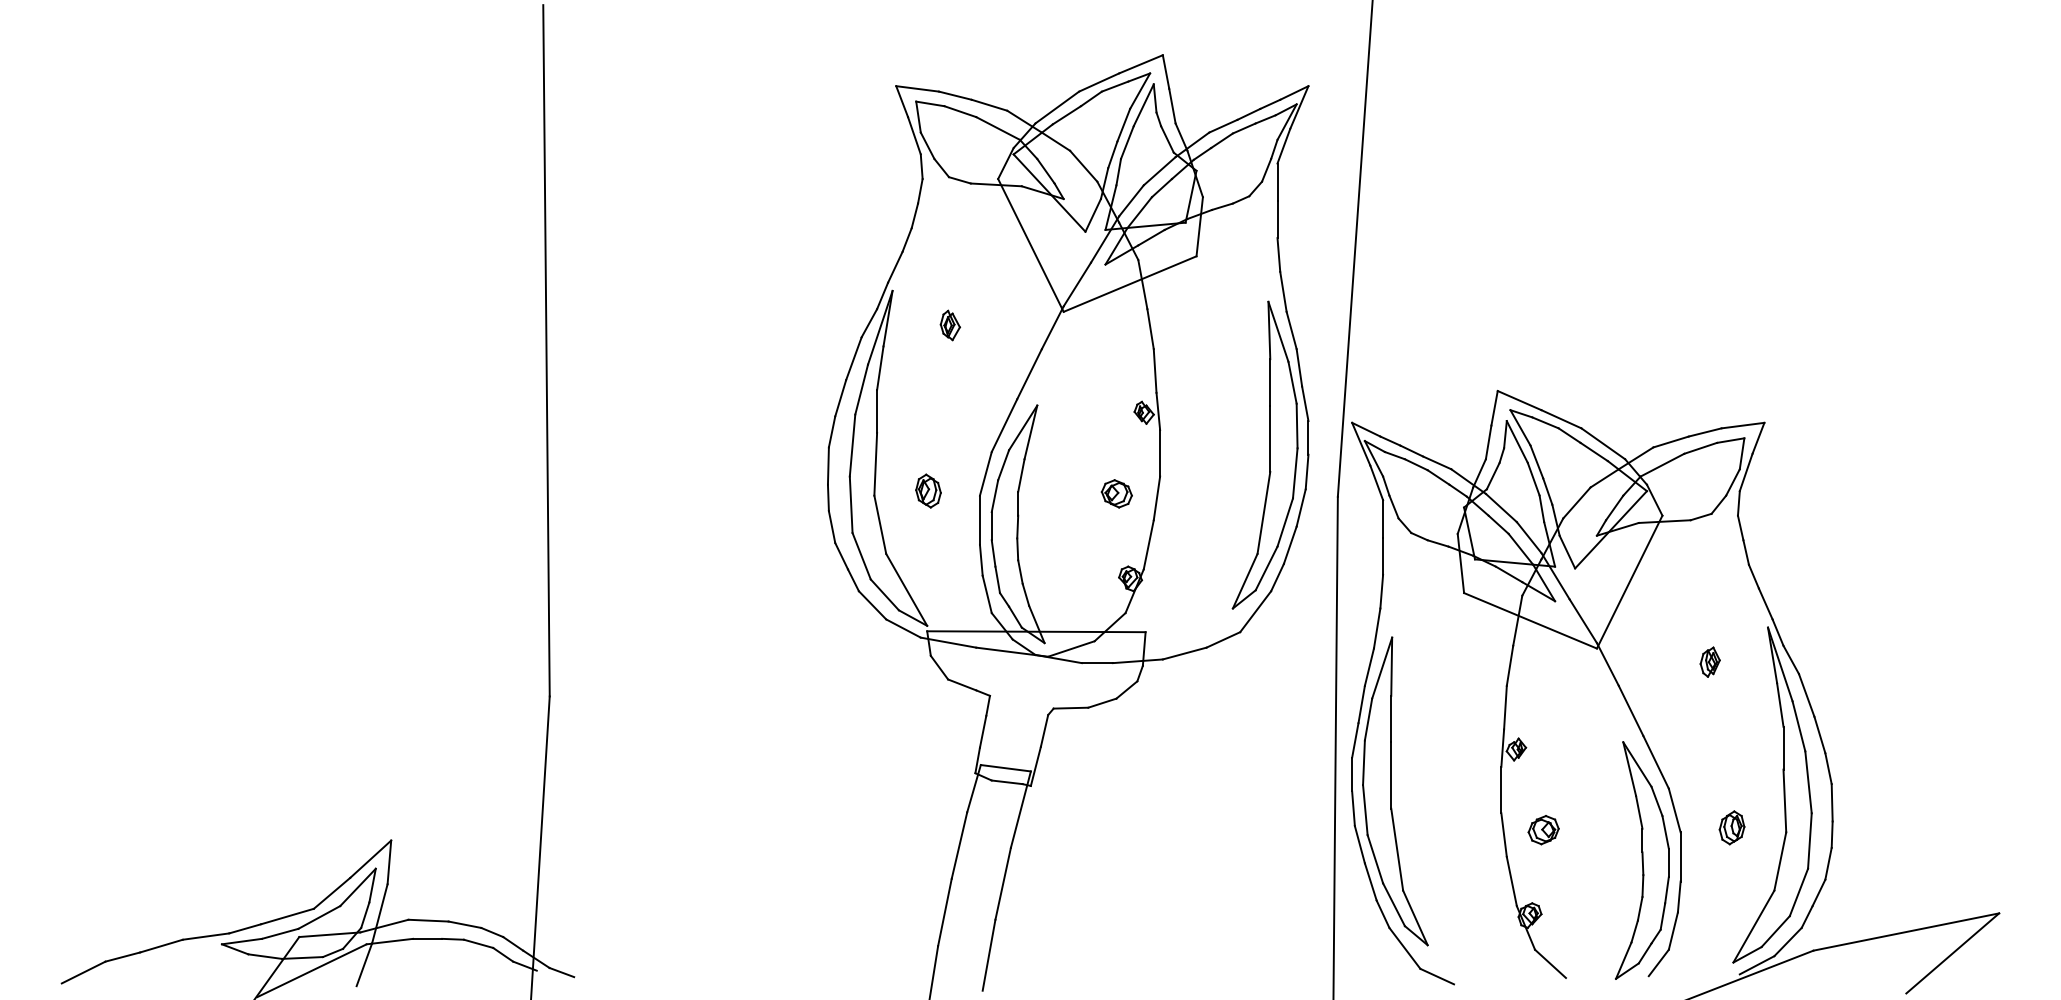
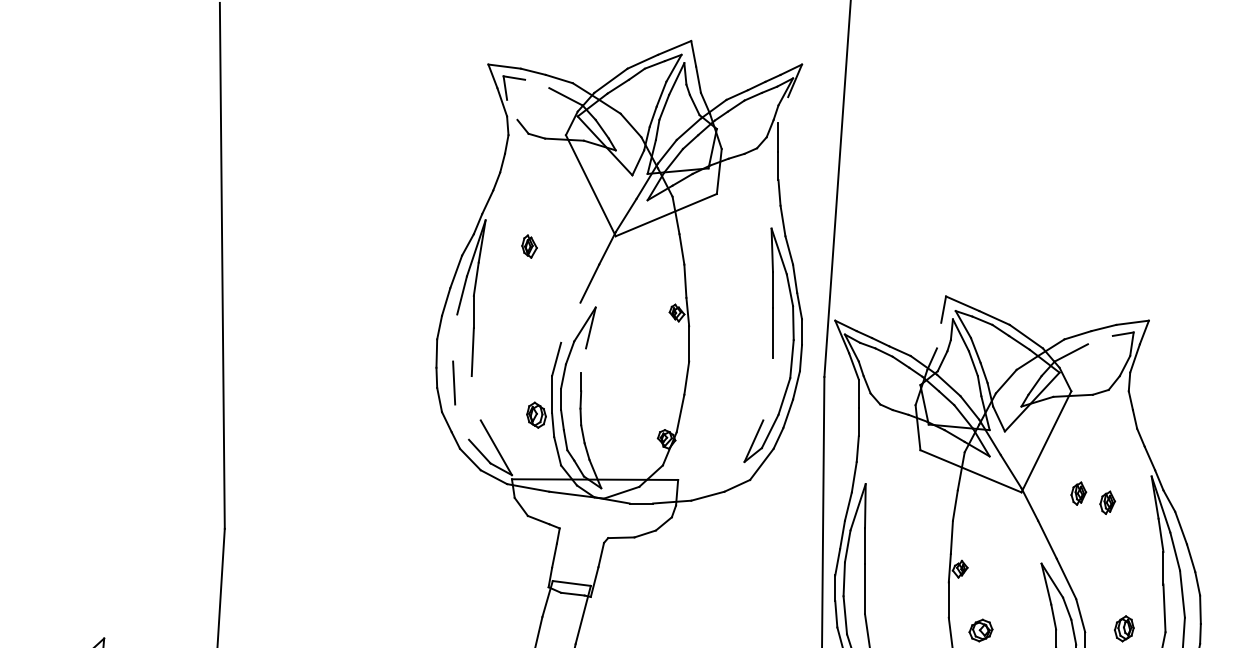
line: (960, 111) -> (537, 83), removed
line: (927, 145) -> (512, 109), removed
line: (1283, 145) -> (783, 109), removed
line: (1004, 425) -> (570, 322), removed
line: (1488, 442) -> (939, 335), removed
line: (852, 445) -> (455, 337), removed
line: (1700, 447) -> (1100, 339), removed
line: (1021, 475) -> (583, 360), removed
part: (928, 490) -> (536, 414), moved
part: (1116, 493) -> (655, 374), removed
line: (1263, 512) -> (767, 388), removed
line: (880, 524) -> (476, 398), removed
line: (861, 556) -> (461, 422), removed
part: (1671, 649) -> (1078, 493), added

